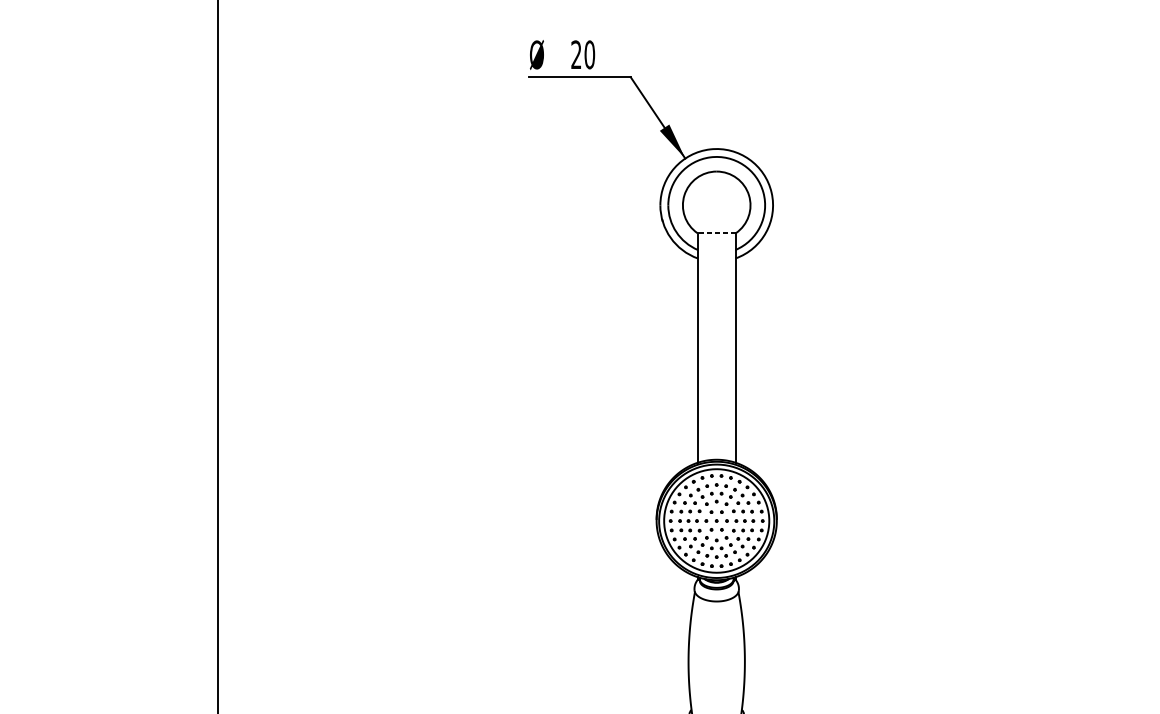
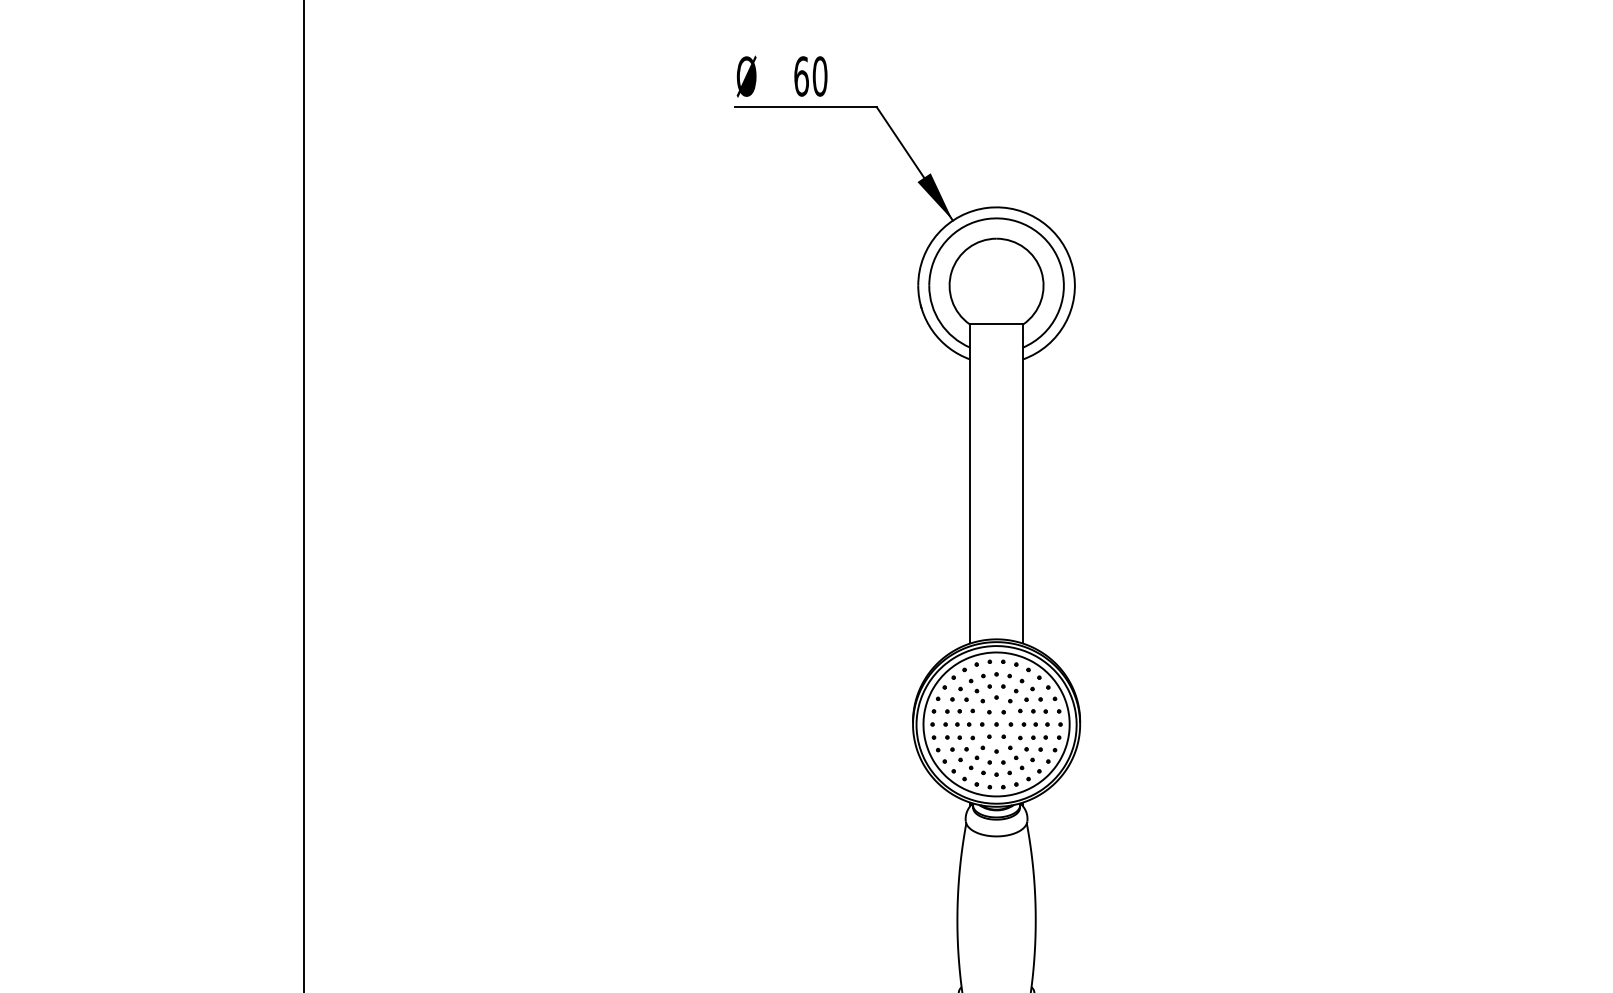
text: (576, 54) -> (801, 76), 20 -> 60
line: (716, 233) -> (996, 324), dashed -> solid

